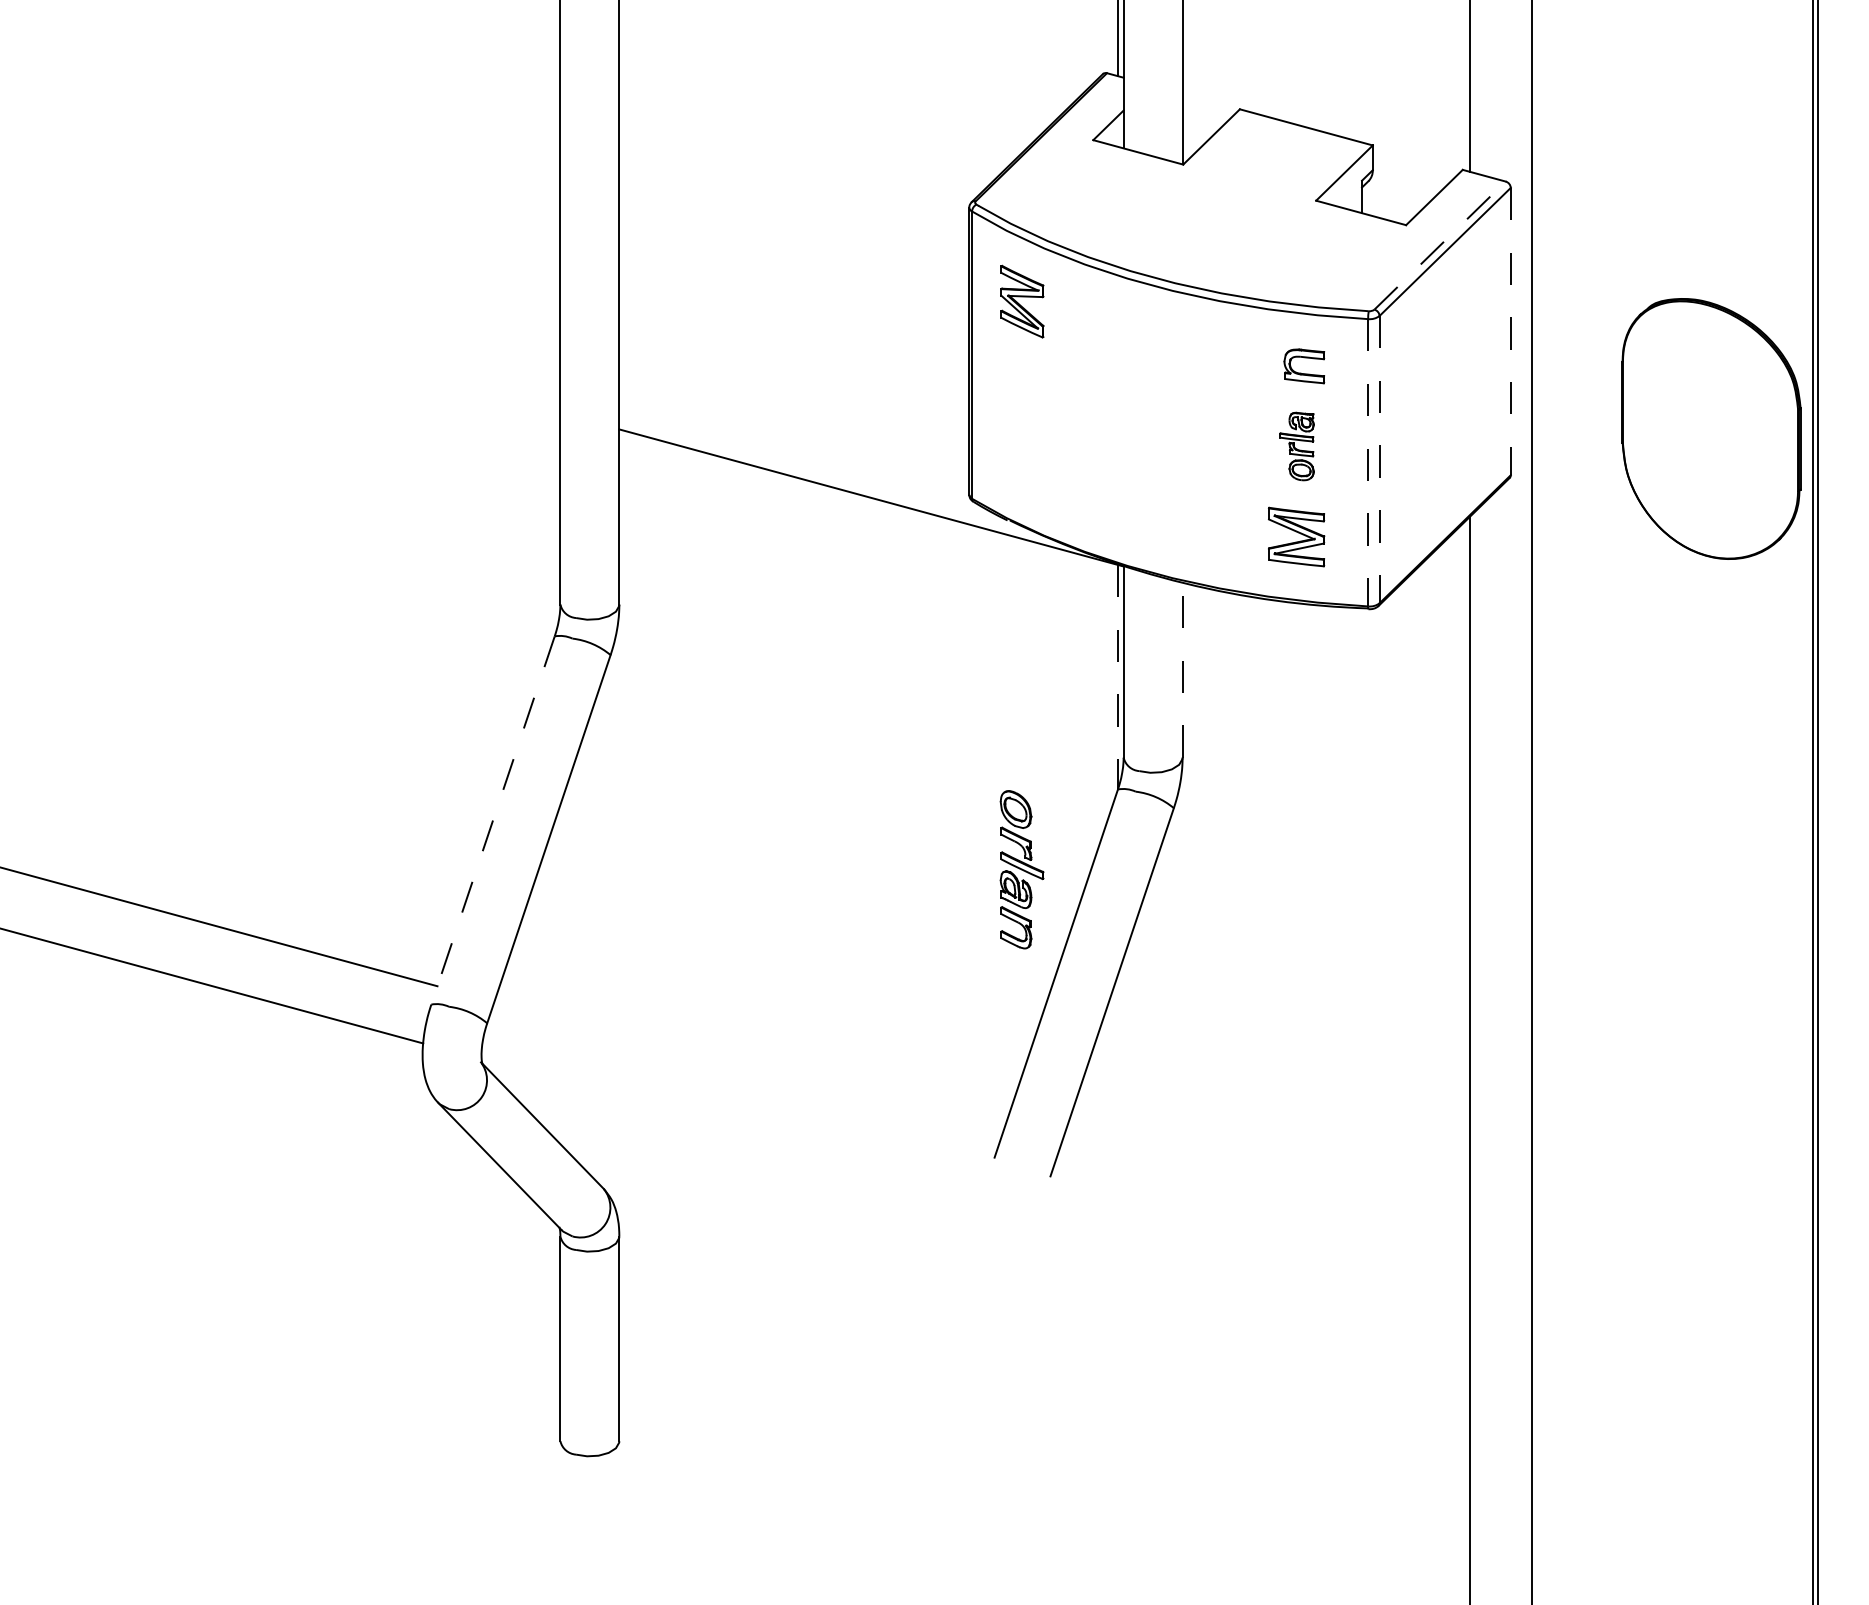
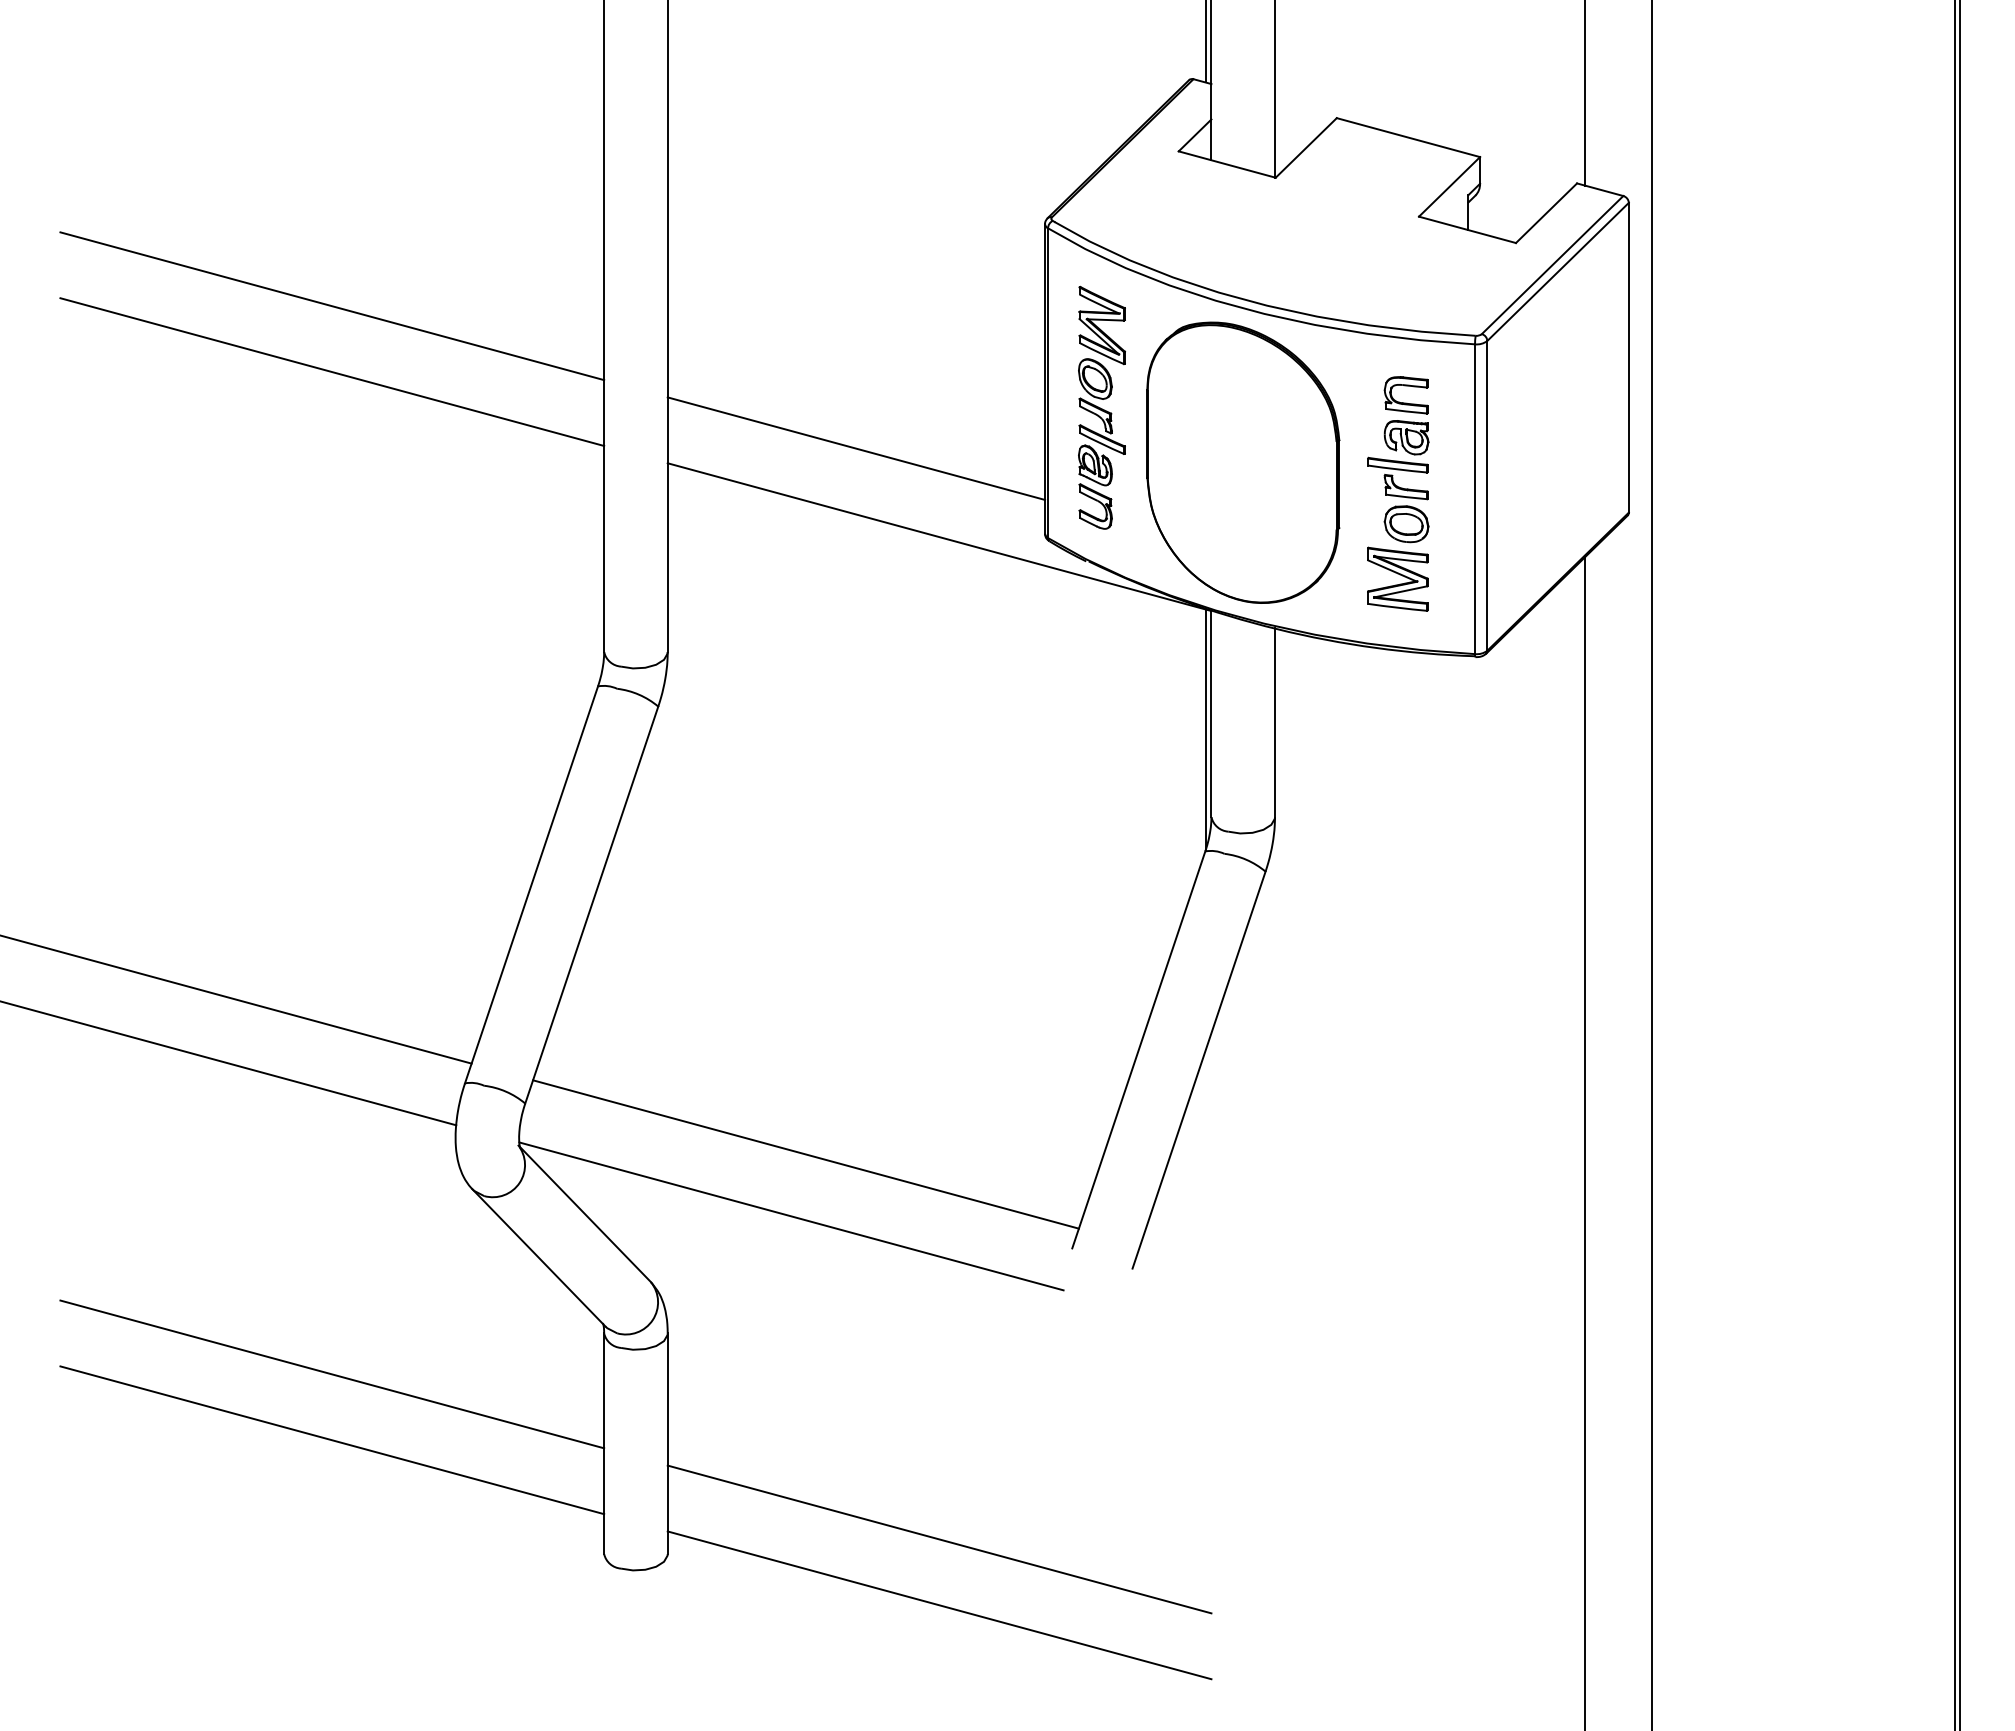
line: (1439, 245) -> (1552, 265), dashed -> solid
line: (308, 284) -> (332, 306), added
line: (1510, 331) -> (1628, 357), dashed -> solid
line: (308, 345) -> (332, 372), added
line: (794, 415) -> (856, 448), added
part: (1711, 428) -> (1243, 462), moved
part: (1297, 446) -> (1398, 481), size x1.67
line: (1379, 459) -> (1487, 495), dashed -> solid
line: (1368, 463) -> (1475, 499), dashed -> solid
line: (1183, 669) -> (1275, 722), dashed -> solid
line: (1118, 677) -> (1205, 730), dashed -> solid
line: (493, 821) -> (531, 885), dashed -> solid
part: (1021, 869) -> (1101, 443), moved
line: (747, 1070) -> (805, 1154), added
line: (734, 1128) -> (791, 1216), added
line: (308, 1274) -> (332, 1374), added
line: (308, 1335) -> (332, 1440), added
line: (871, 1427) -> (939, 1539), added
line: (871, 1488) -> (939, 1605), added

